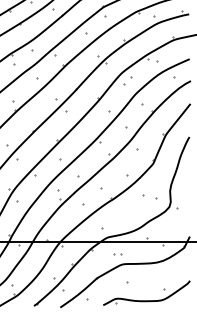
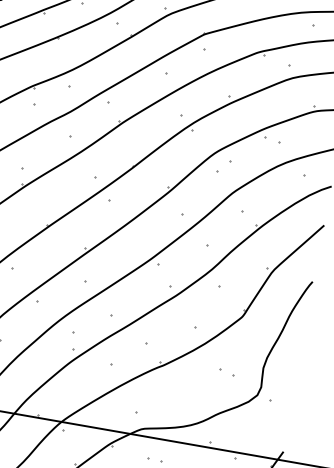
part: (150, 197) -> (227, 373), size x0.62

